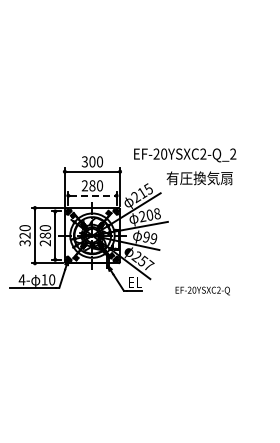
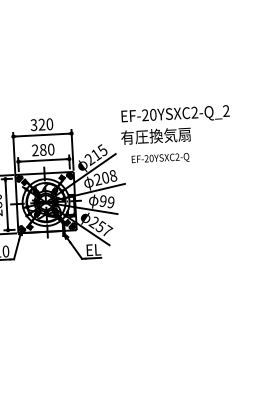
text: (185, 155) -> (175, 115), moved
text: (92, 161) -> (41, 124), 300 -> 320
line: (92, 195) -> (43, 160), dashed -> solid
text: (202, 290) -> (160, 158), moved

